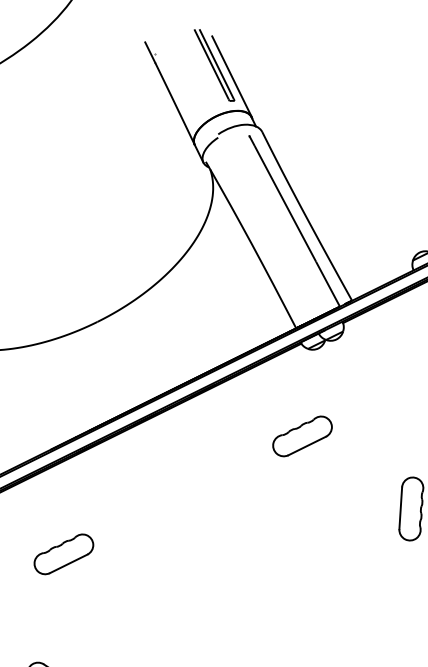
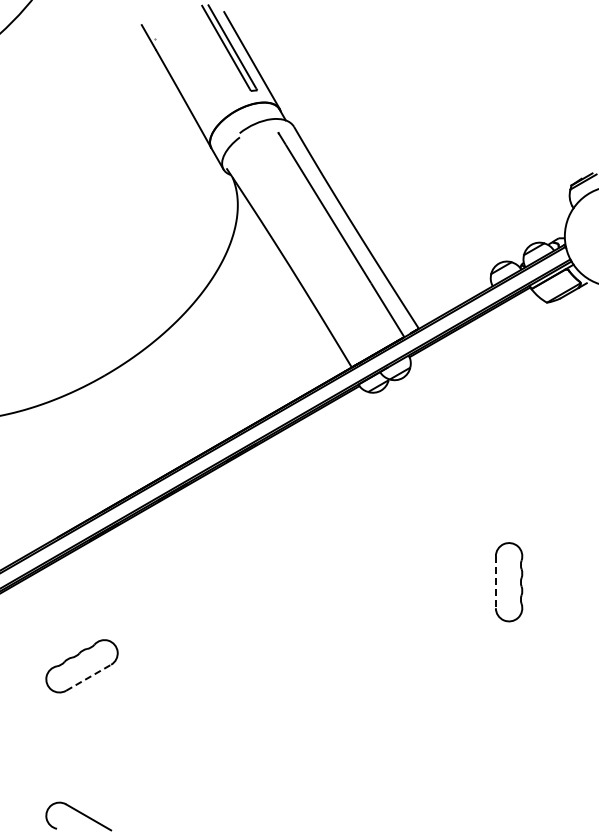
part: (301, 436) -> (367, 501), removed
line: (400, 508) -> (495, 582), solid -> dashed
line: (68, 563) -> (88, 677), solid -> dashed

